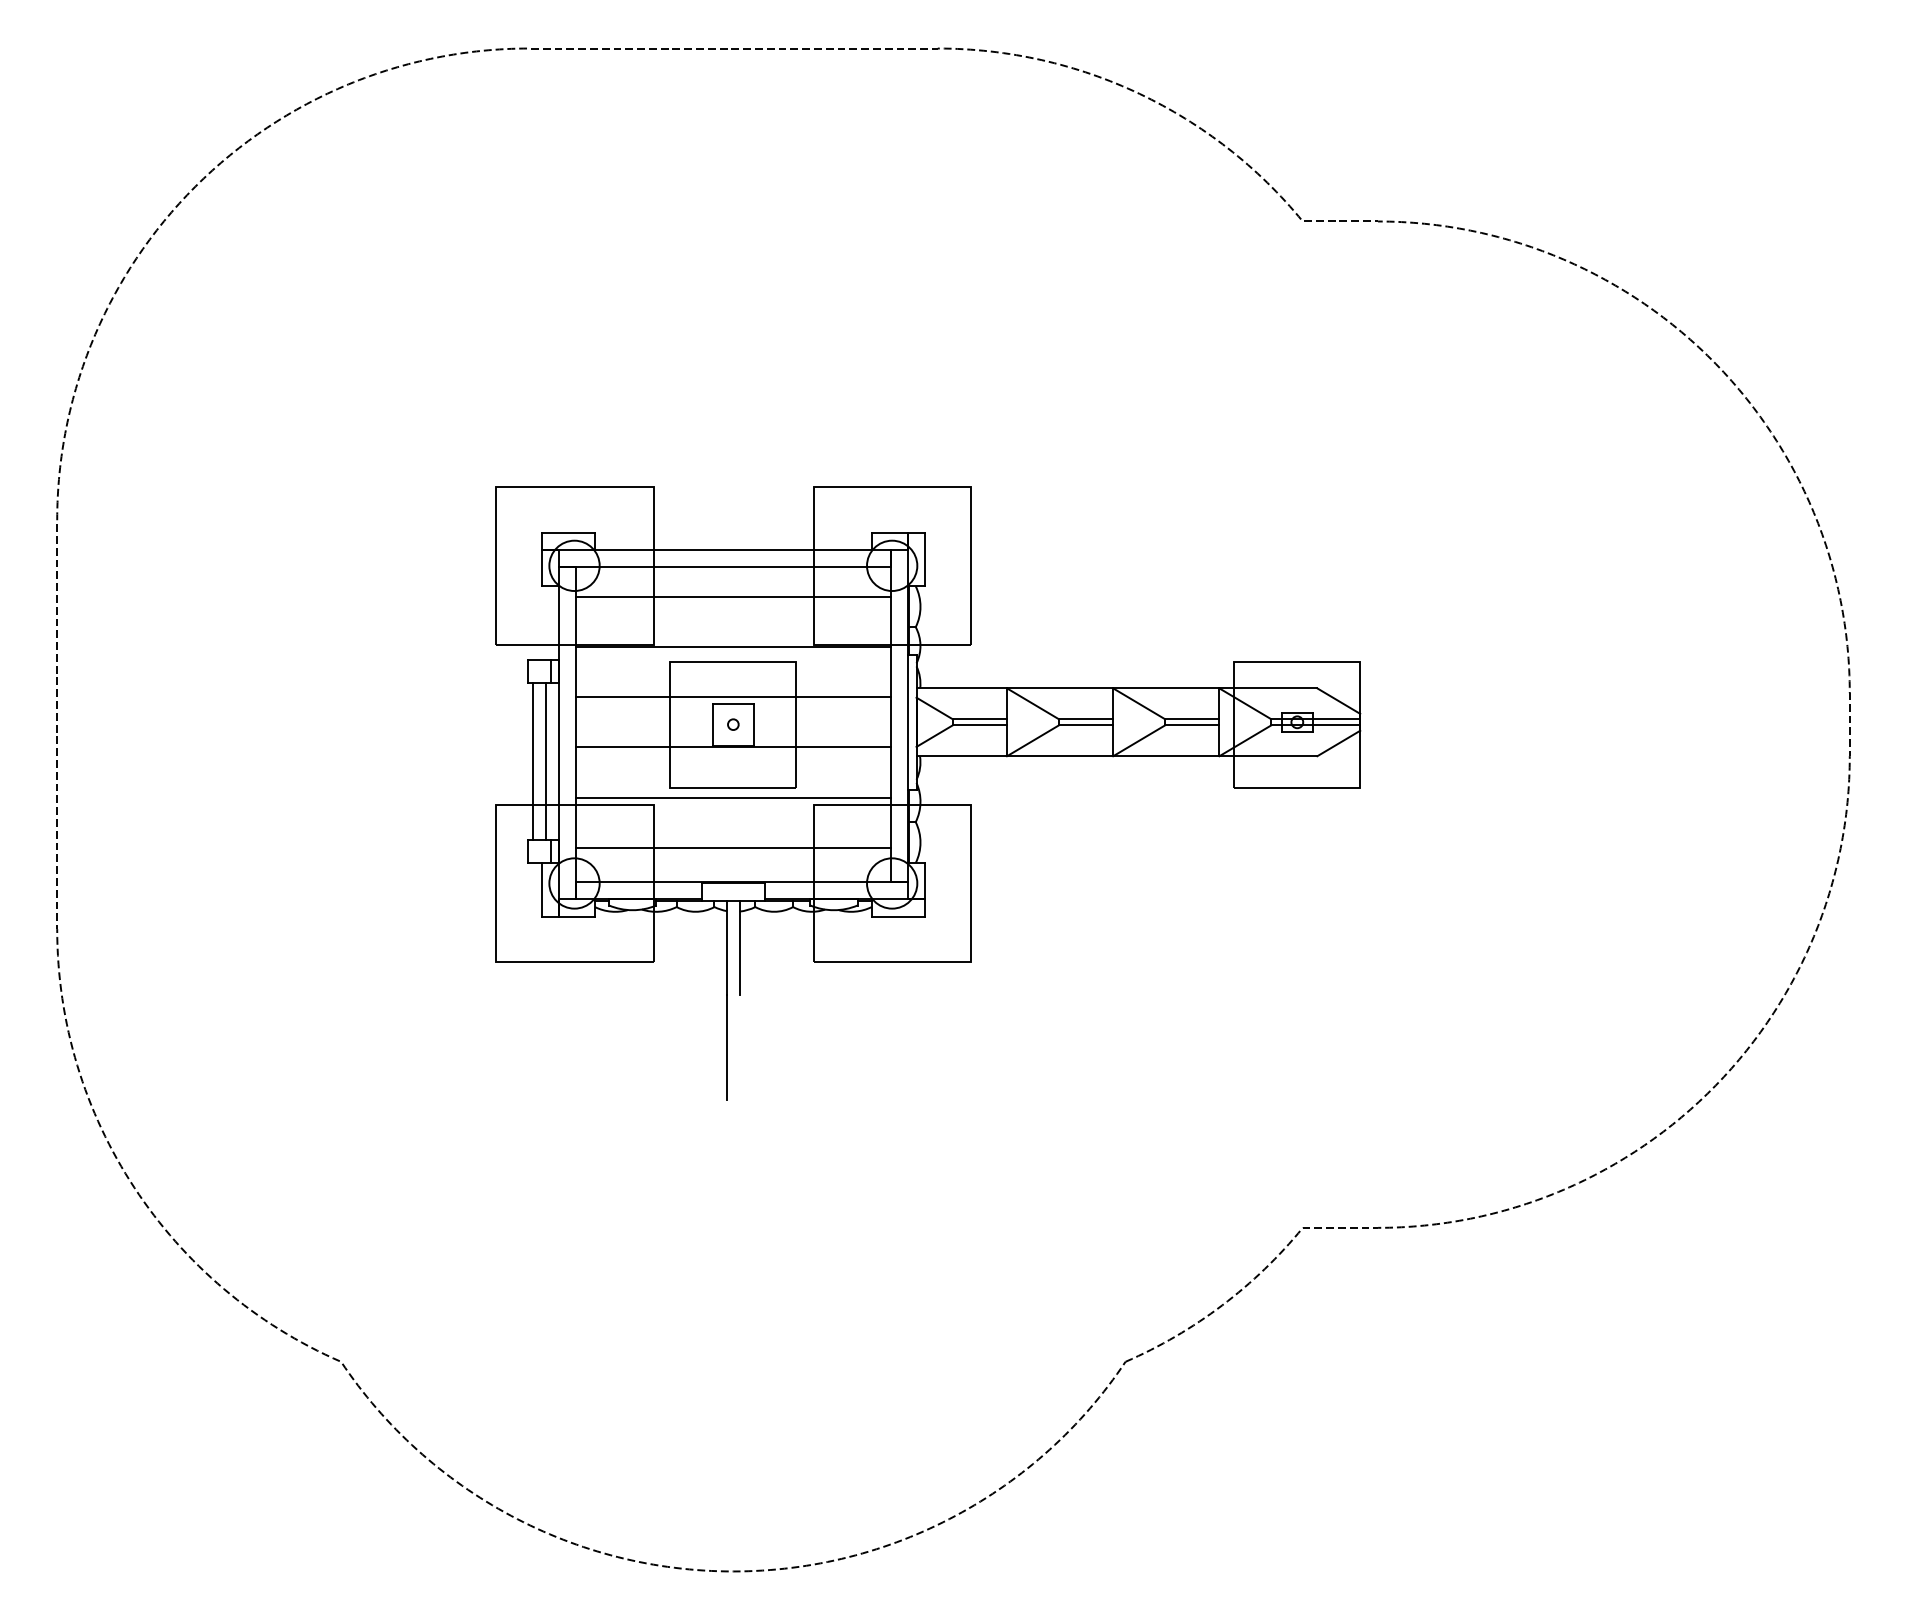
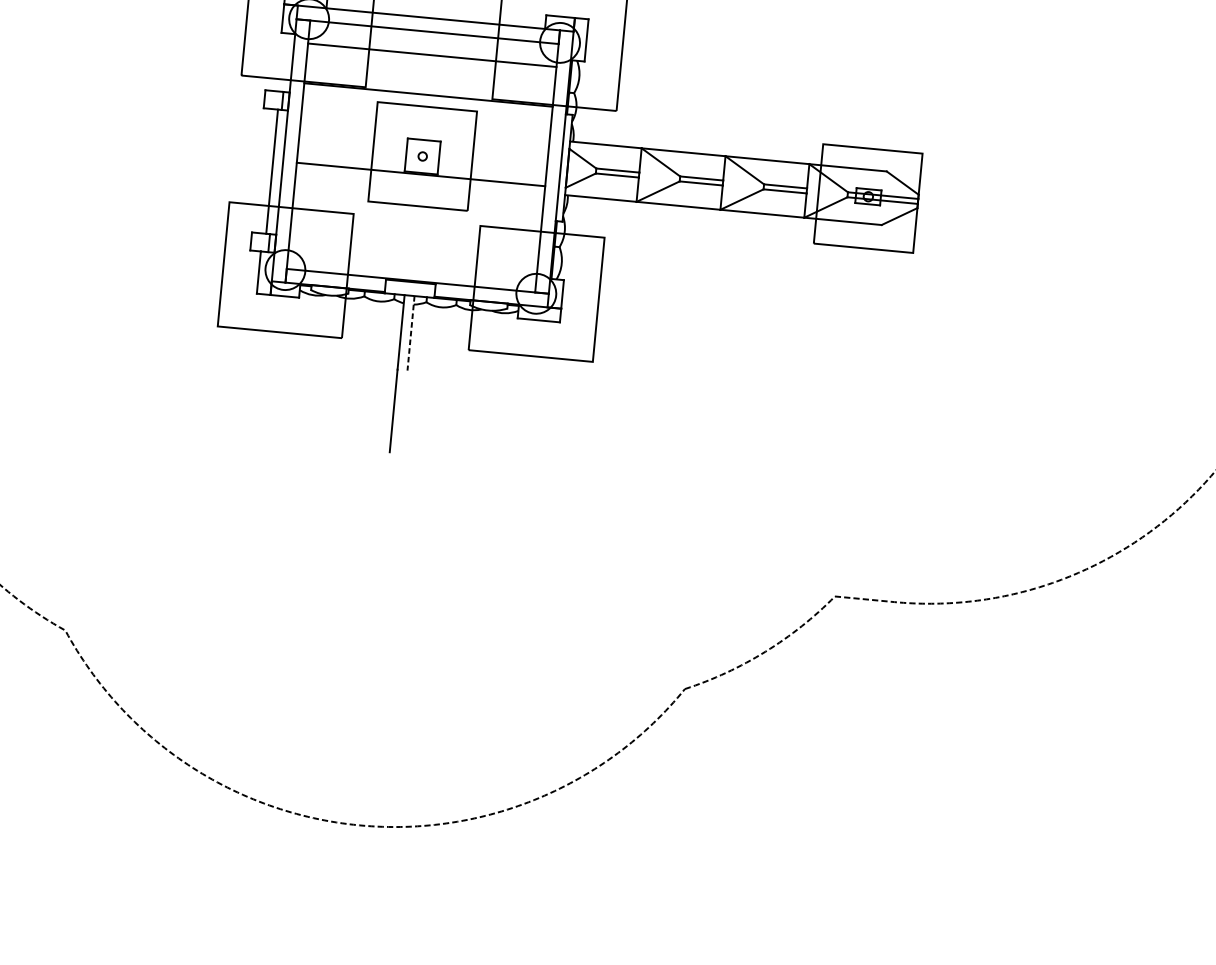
line: (733, 697) -> (424, 135), removed
line: (532, 761) -> (261, 170), removed
line: (733, 797) -> (417, 214), removed
line: (733, 848) -> (413, 254), removed
line: (739, 948) -> (410, 333), solid -> dashed

